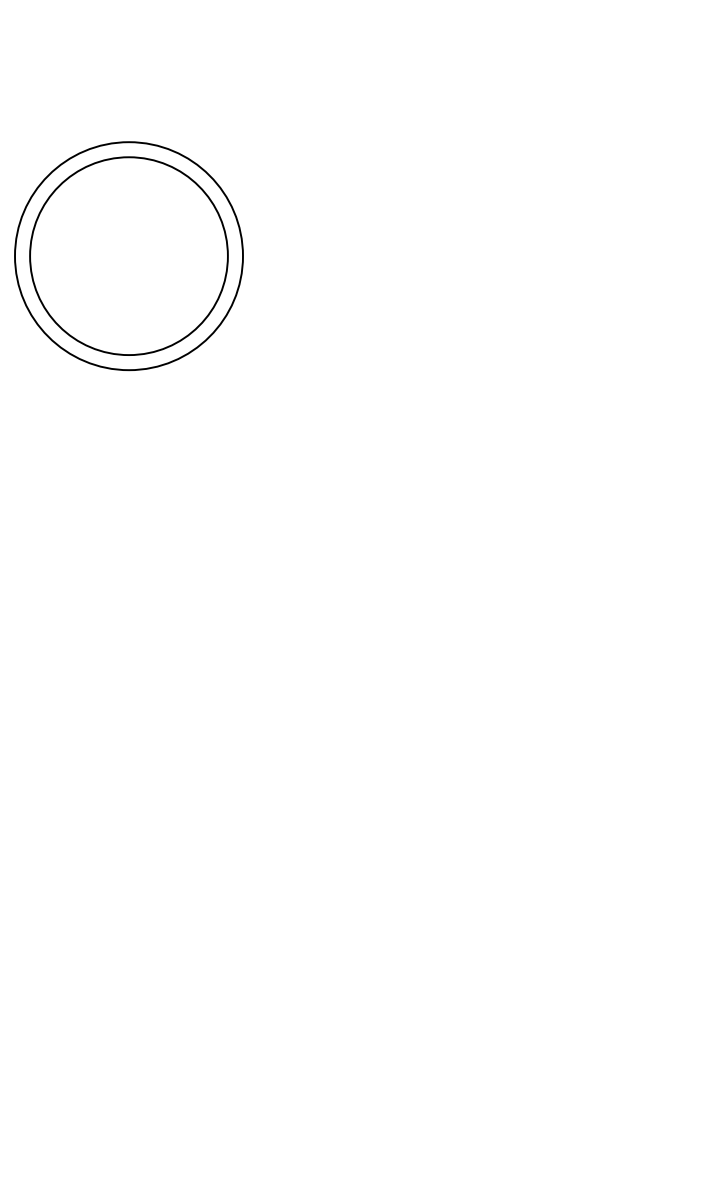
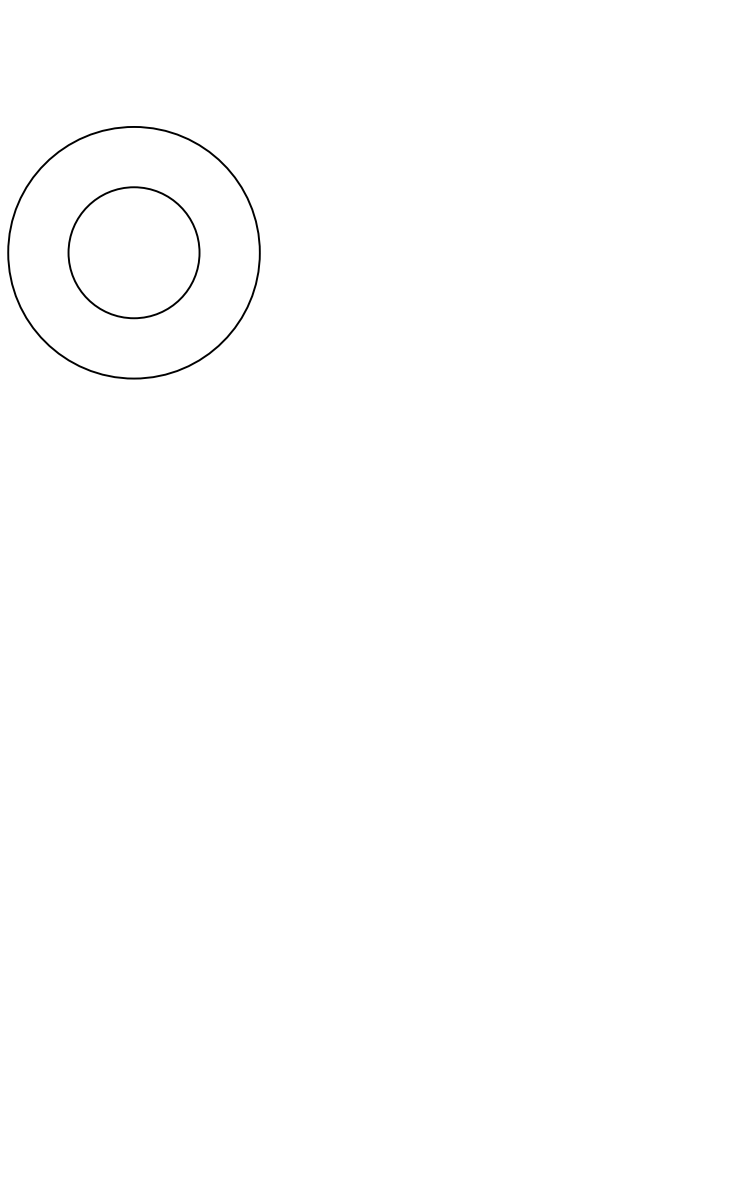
circle: (128, 256) -> (133, 253), size x0.6

